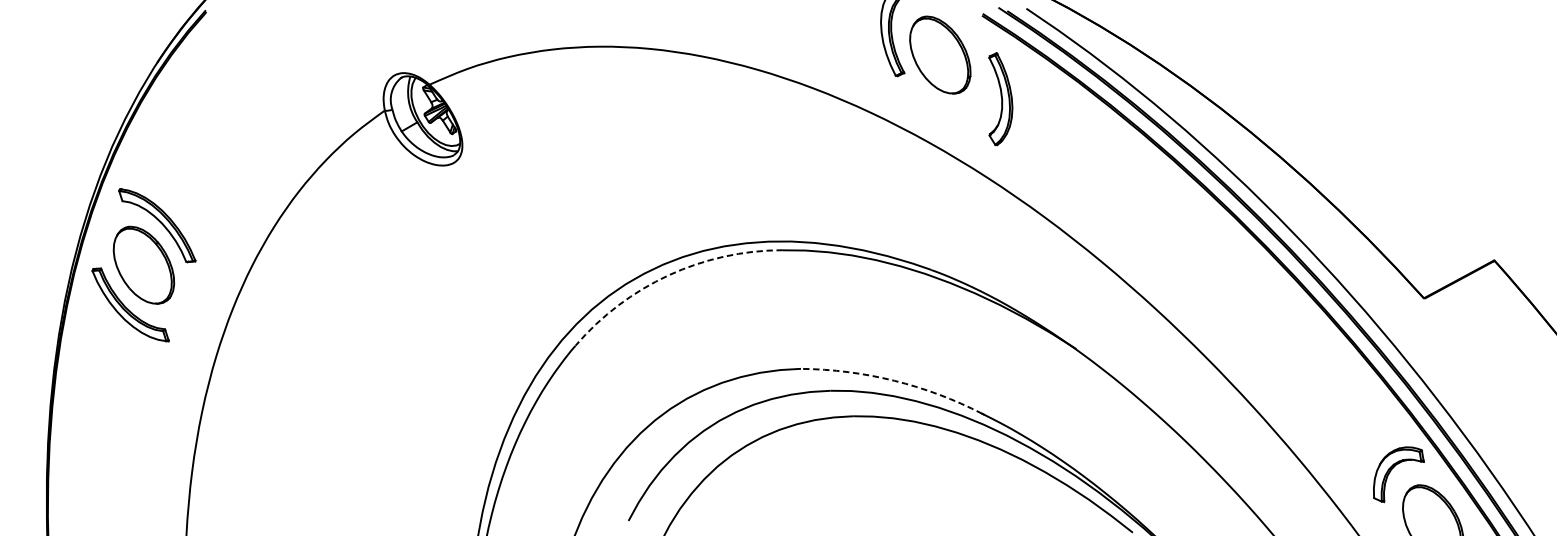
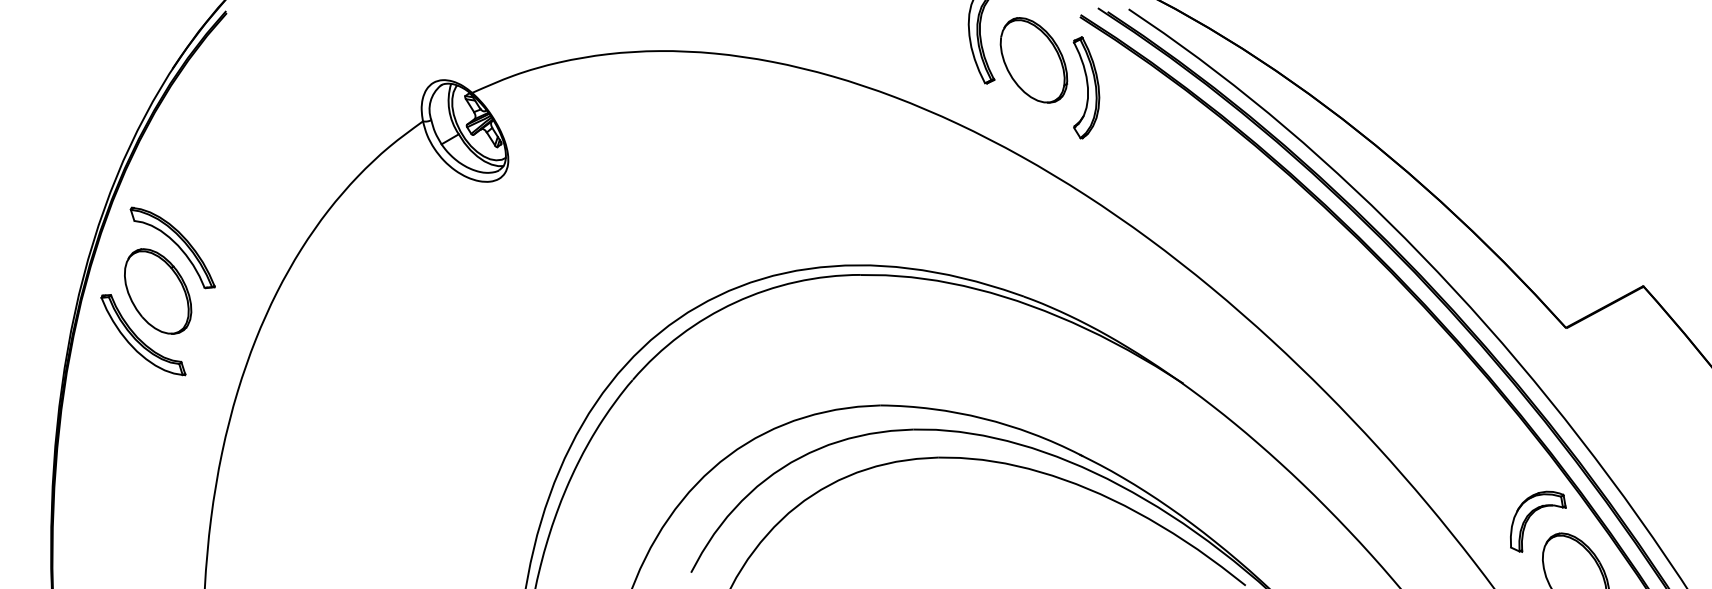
part: (1000, 98) -> (1086, 87), moved
arc: (668, 275) -> (735, 302), dashed -> solid
arc: (894, 380) -> (983, 418), dashed -> solid

